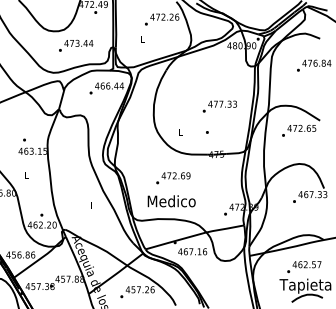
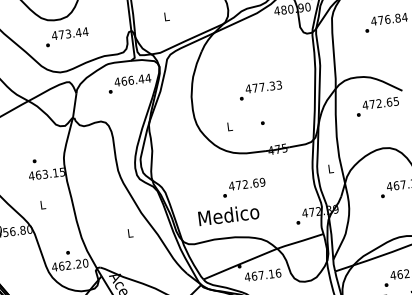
text: (76, 45) -> (67, 36), moved
text: (219, 106) -> (260, 90), moved
text: (173, 178) -> (244, 187), moved

